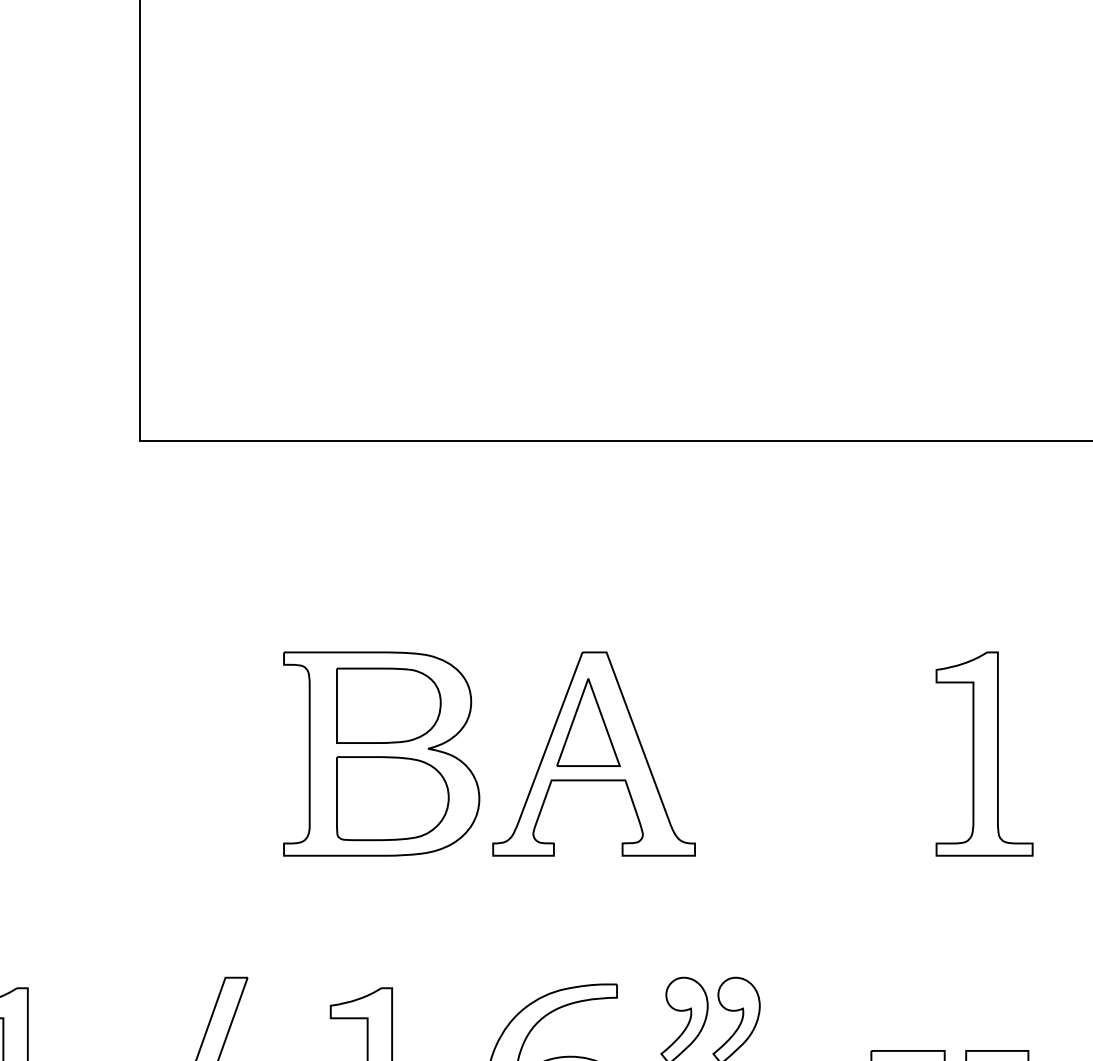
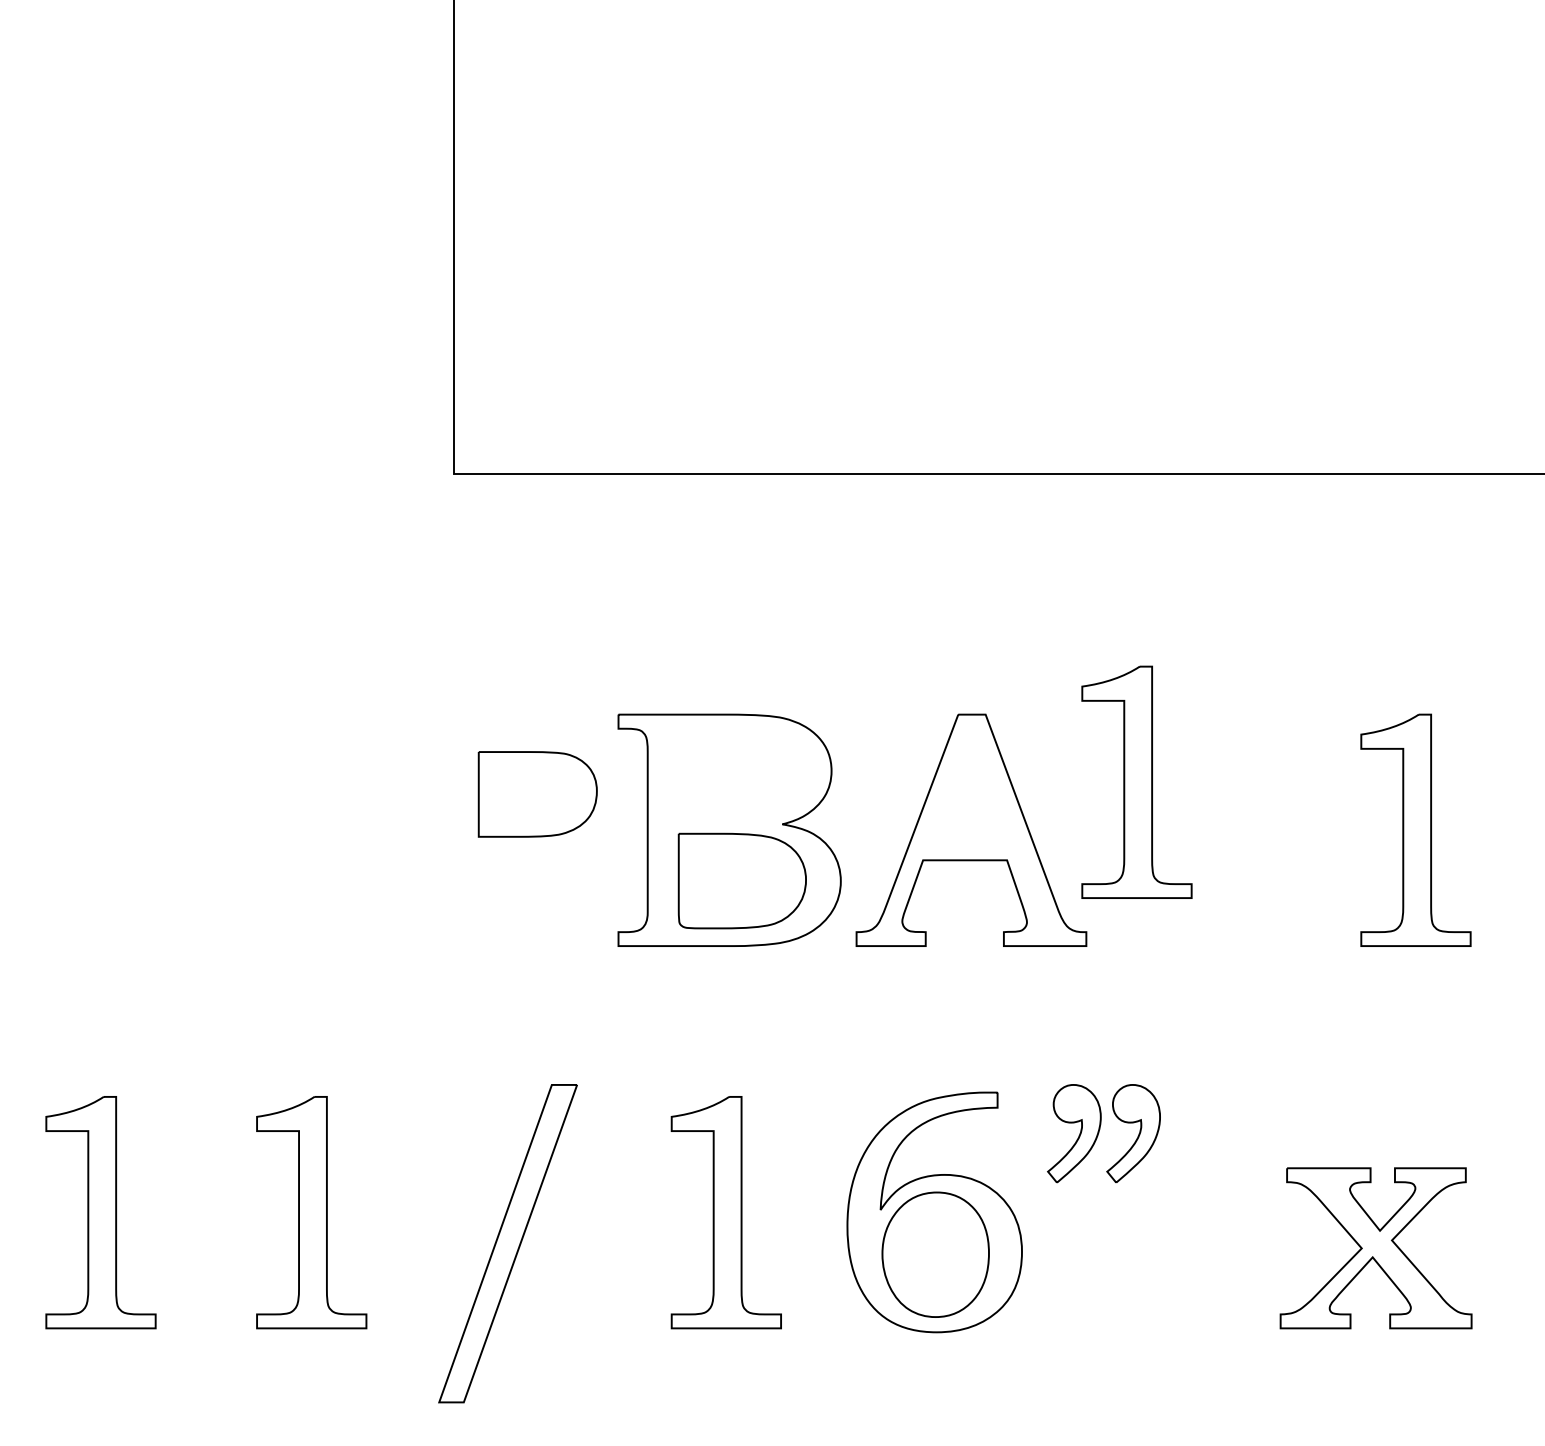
part: (388, 705) -> (537, 794), moved
part: (739, 711) -> (1136, 781), added
part: (587, 722) -> (964, 794), removed

